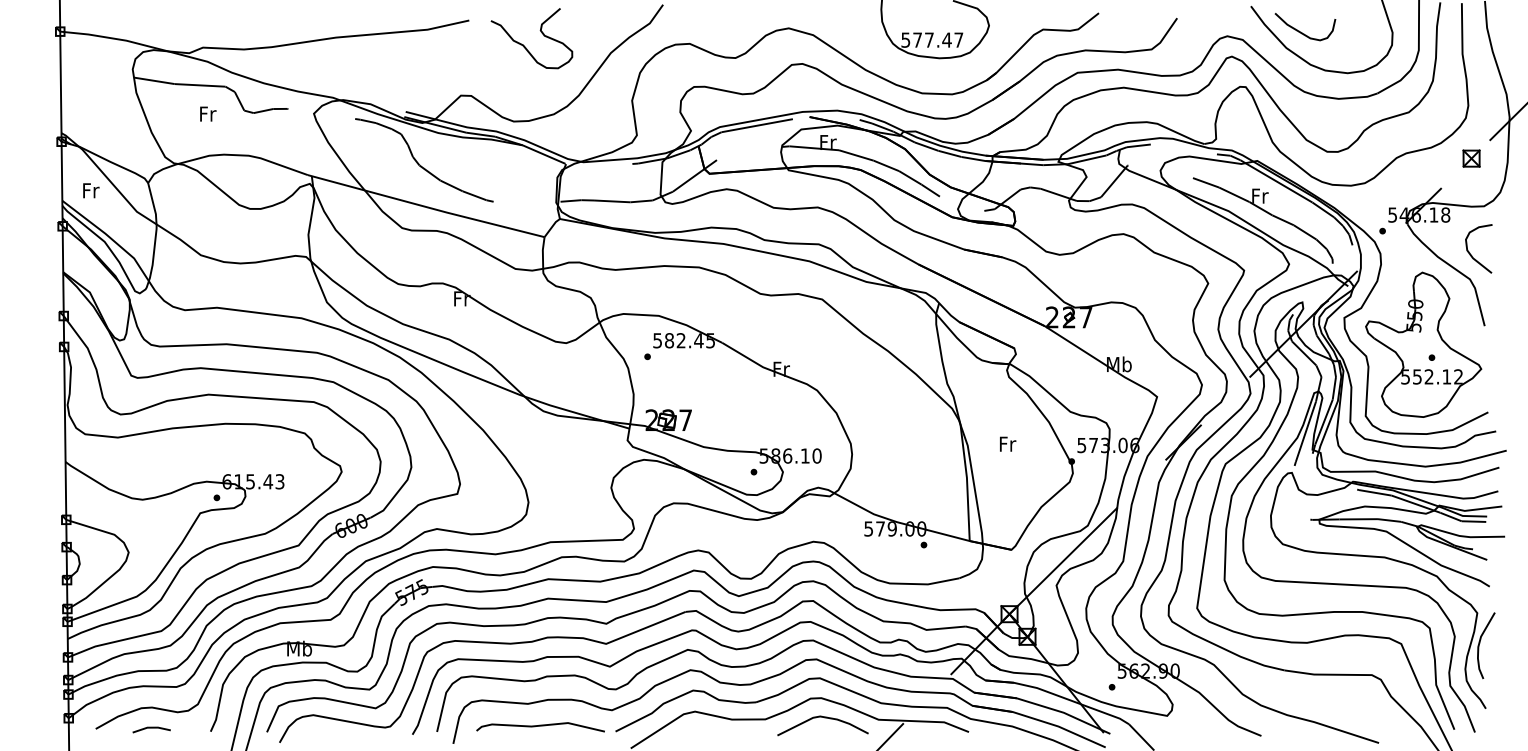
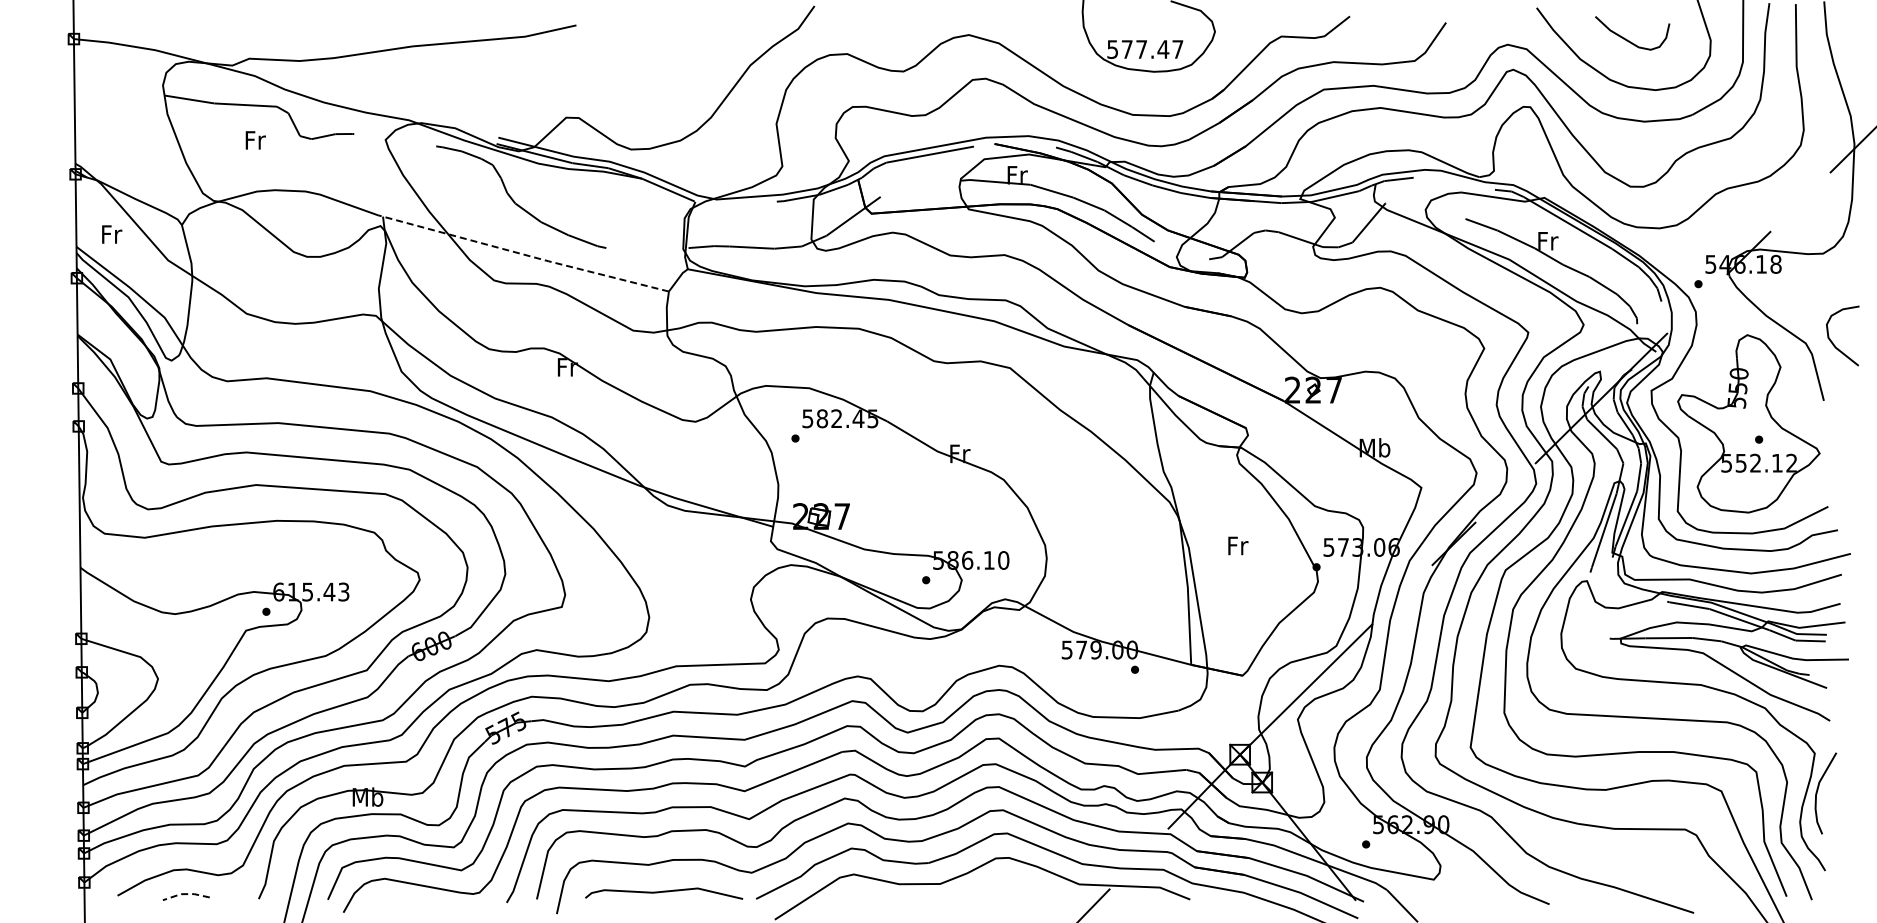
curve: (1302, 32) -> (1629, 40), moved
curve: (523, 45) -> (643, 55), removed
part: (1471, 158) -> (1807, 194), removed
line: (426, 207) -> (523, 254), solid -> dashed
curve: (1471, 254) -> (1833, 342), moved
curve: (824, 718) -> (1012, 882), removed
line: (151, 727) -> (185, 894), solid -> dashed

